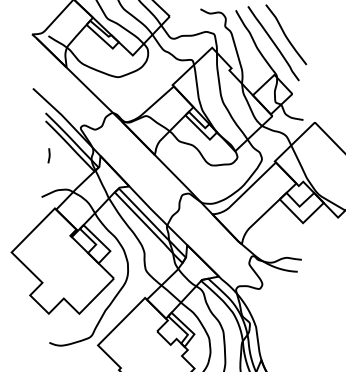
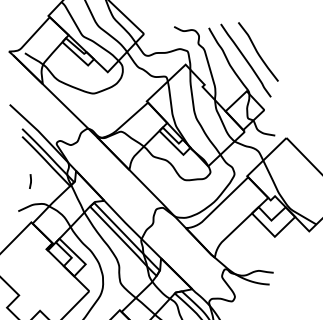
line: (48, 155) -> (29, 181), moved

